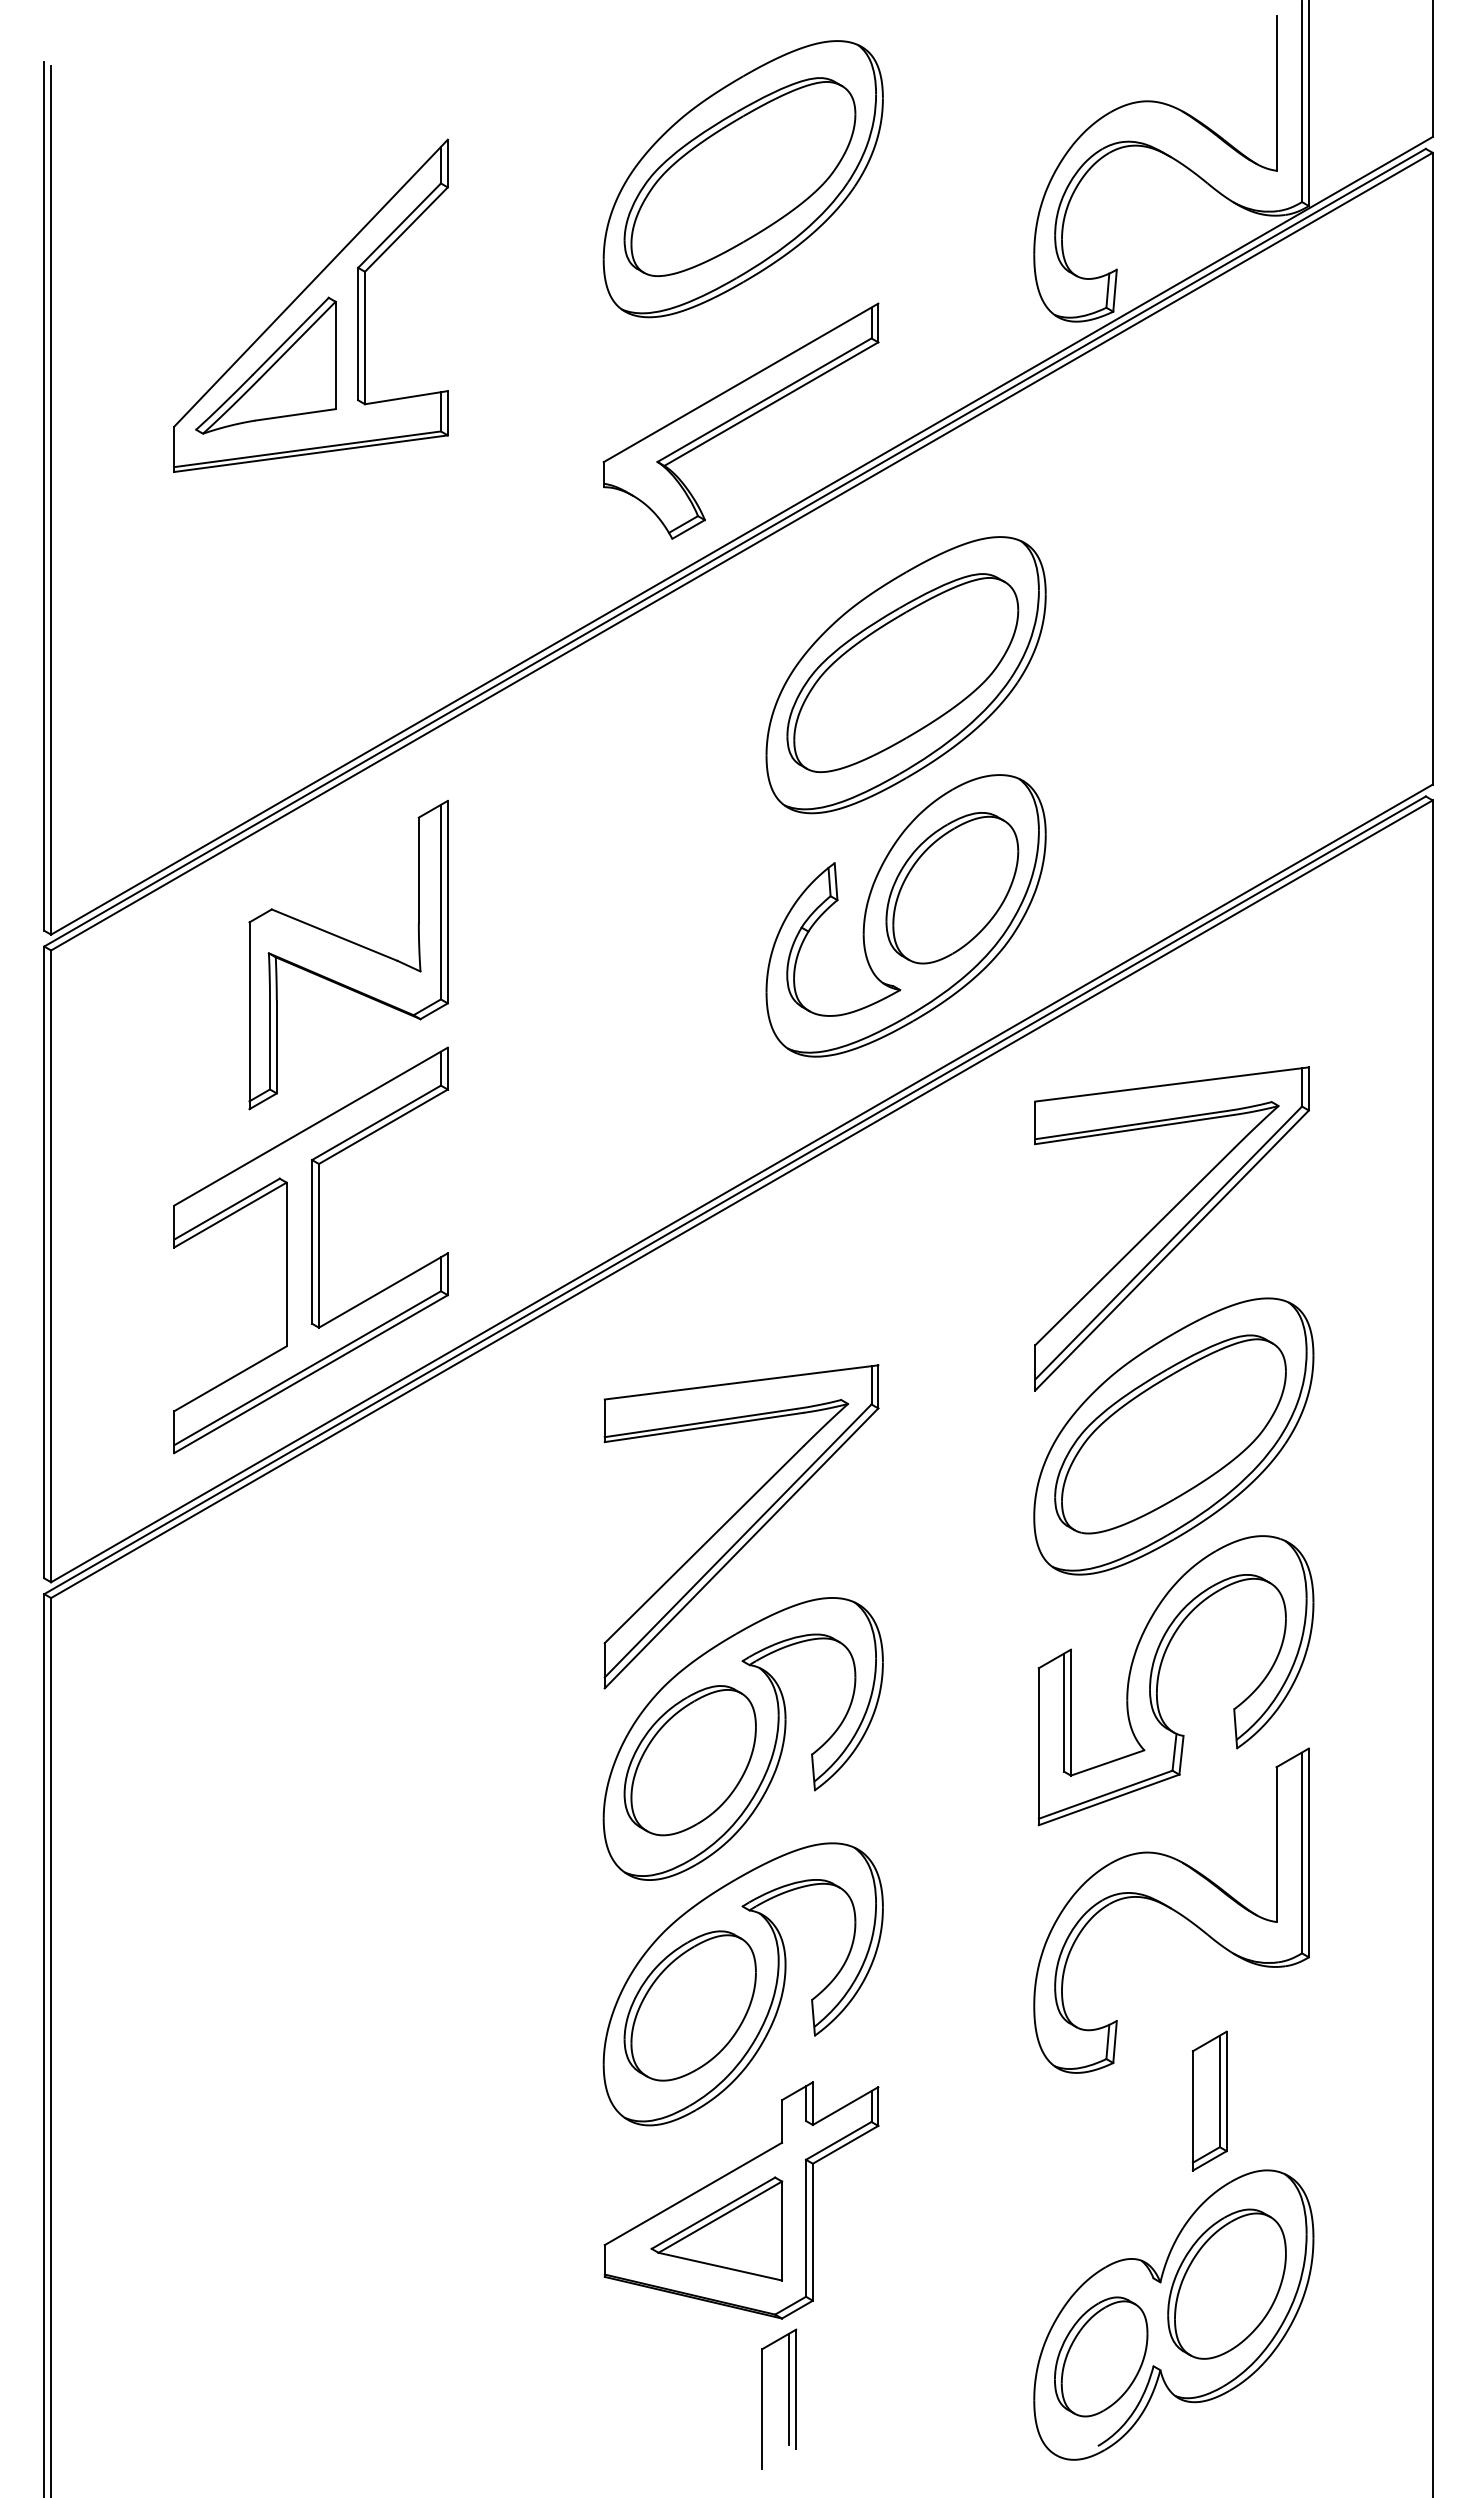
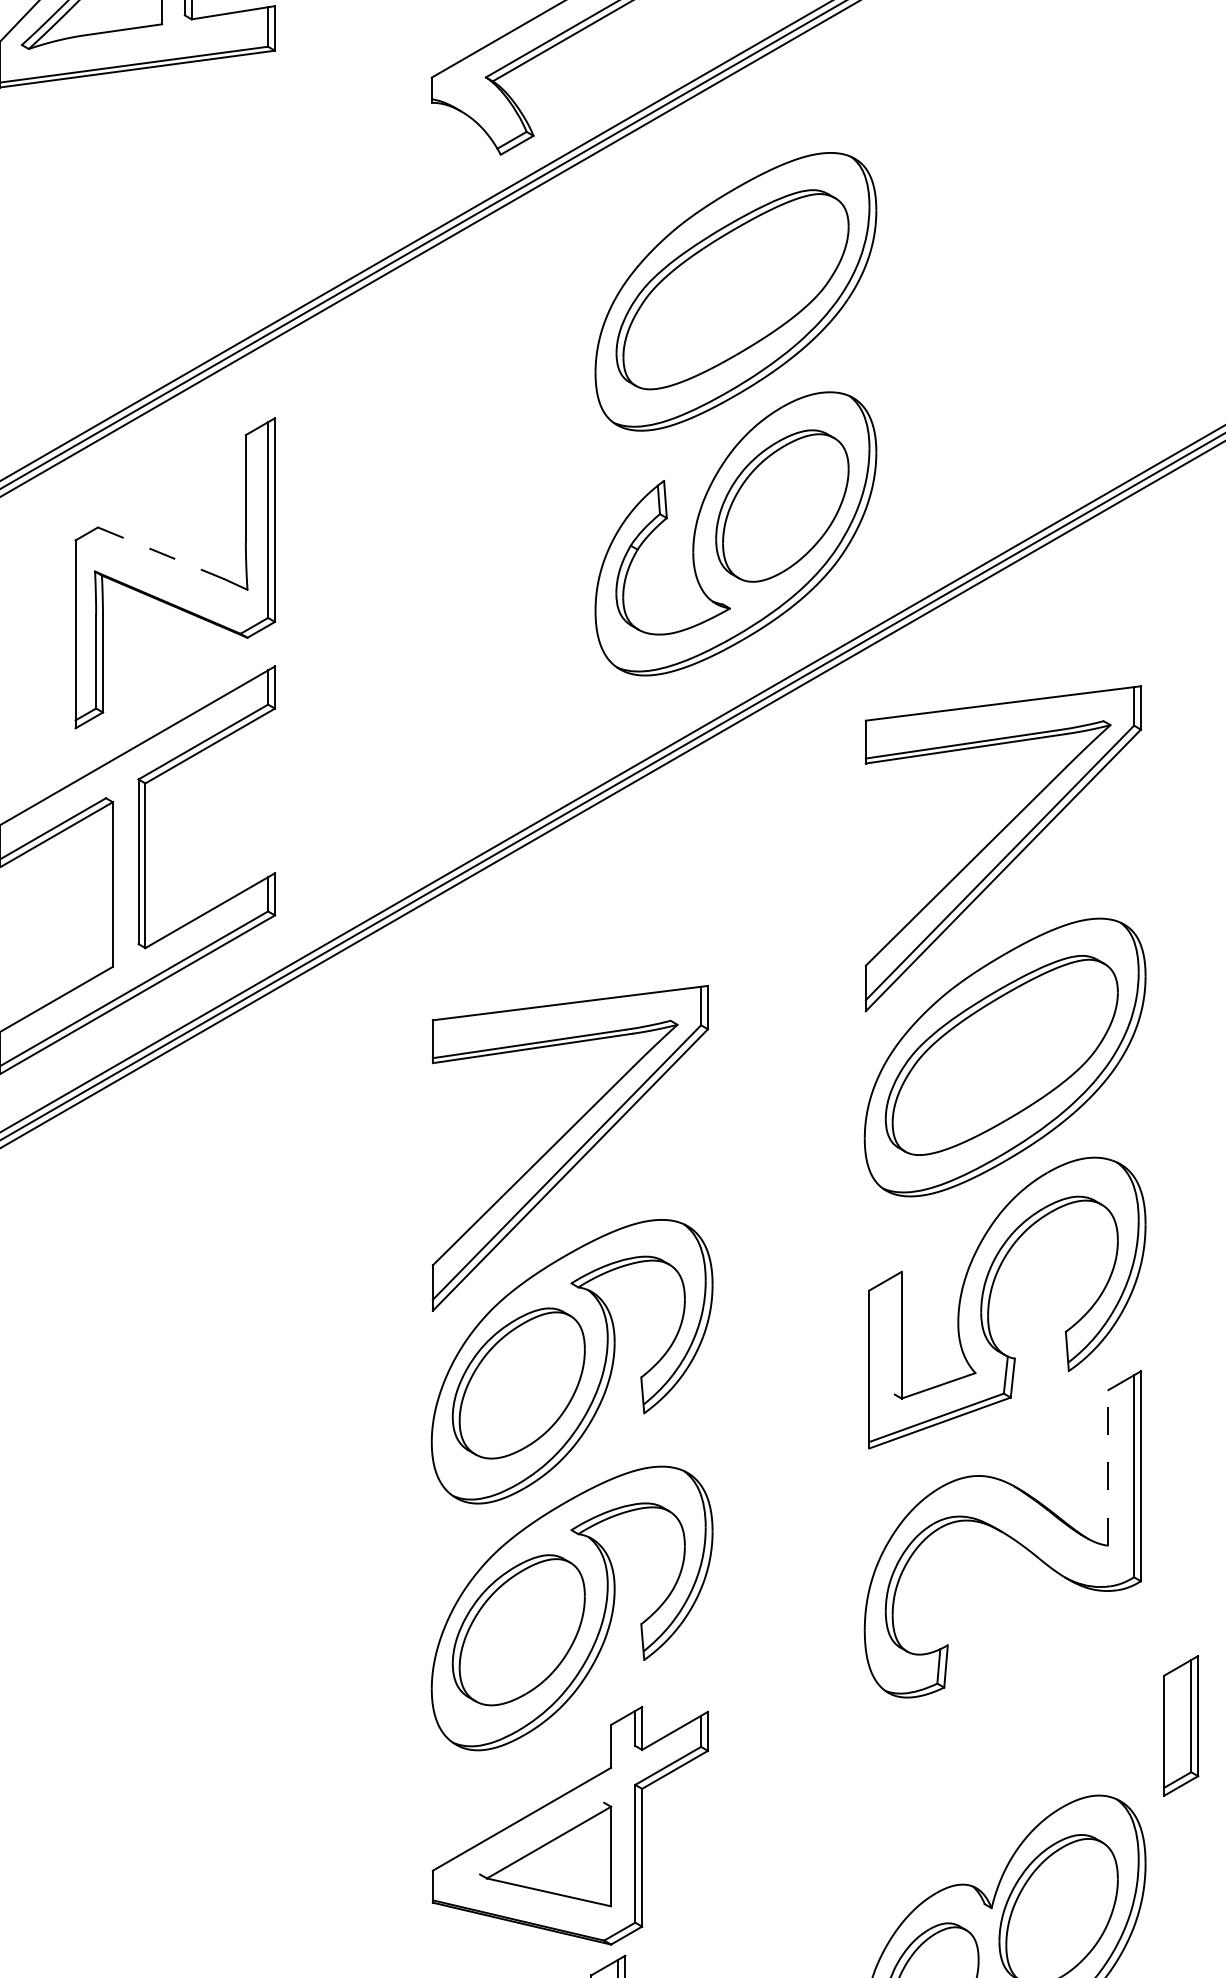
line: (334, 935) -> (161, 553), solid -> dashed
line: (1064, 1712) -> (895, 1335), removed
line: (1276, 1844) -> (1108, 1467), solid -> dashed
part: (1209, 2100) -> (1180, 1725), moved
line: (713, 2212) -> (542, 1837), removed

